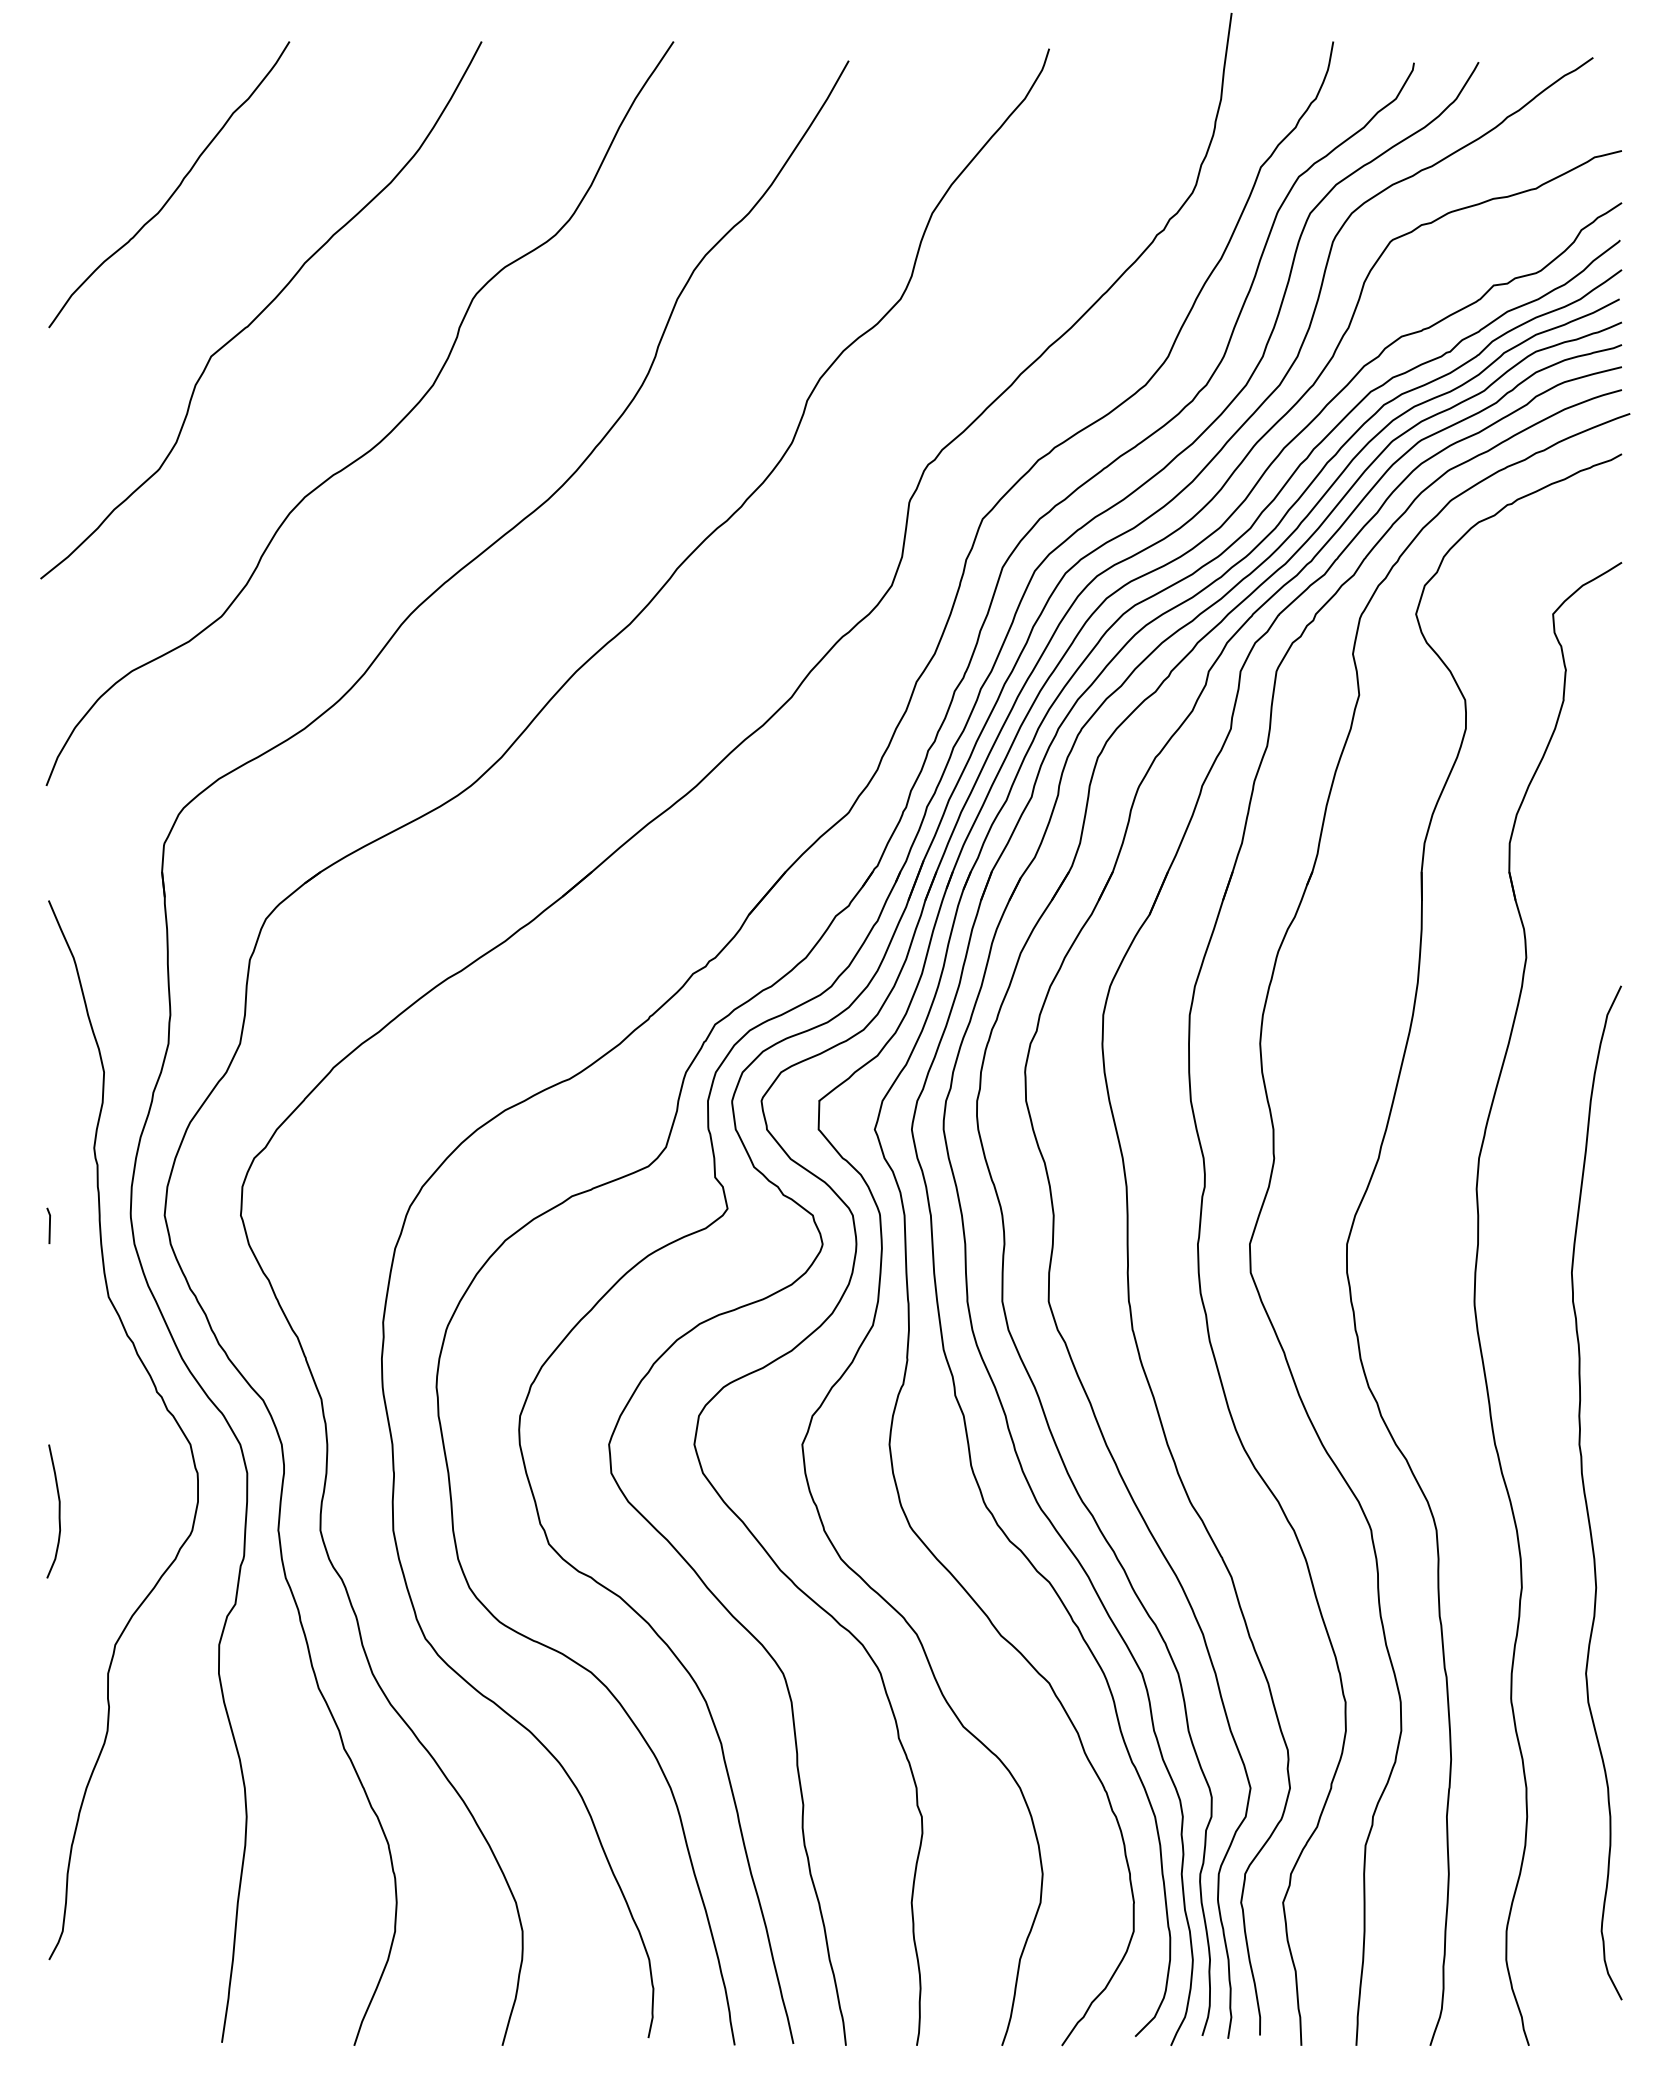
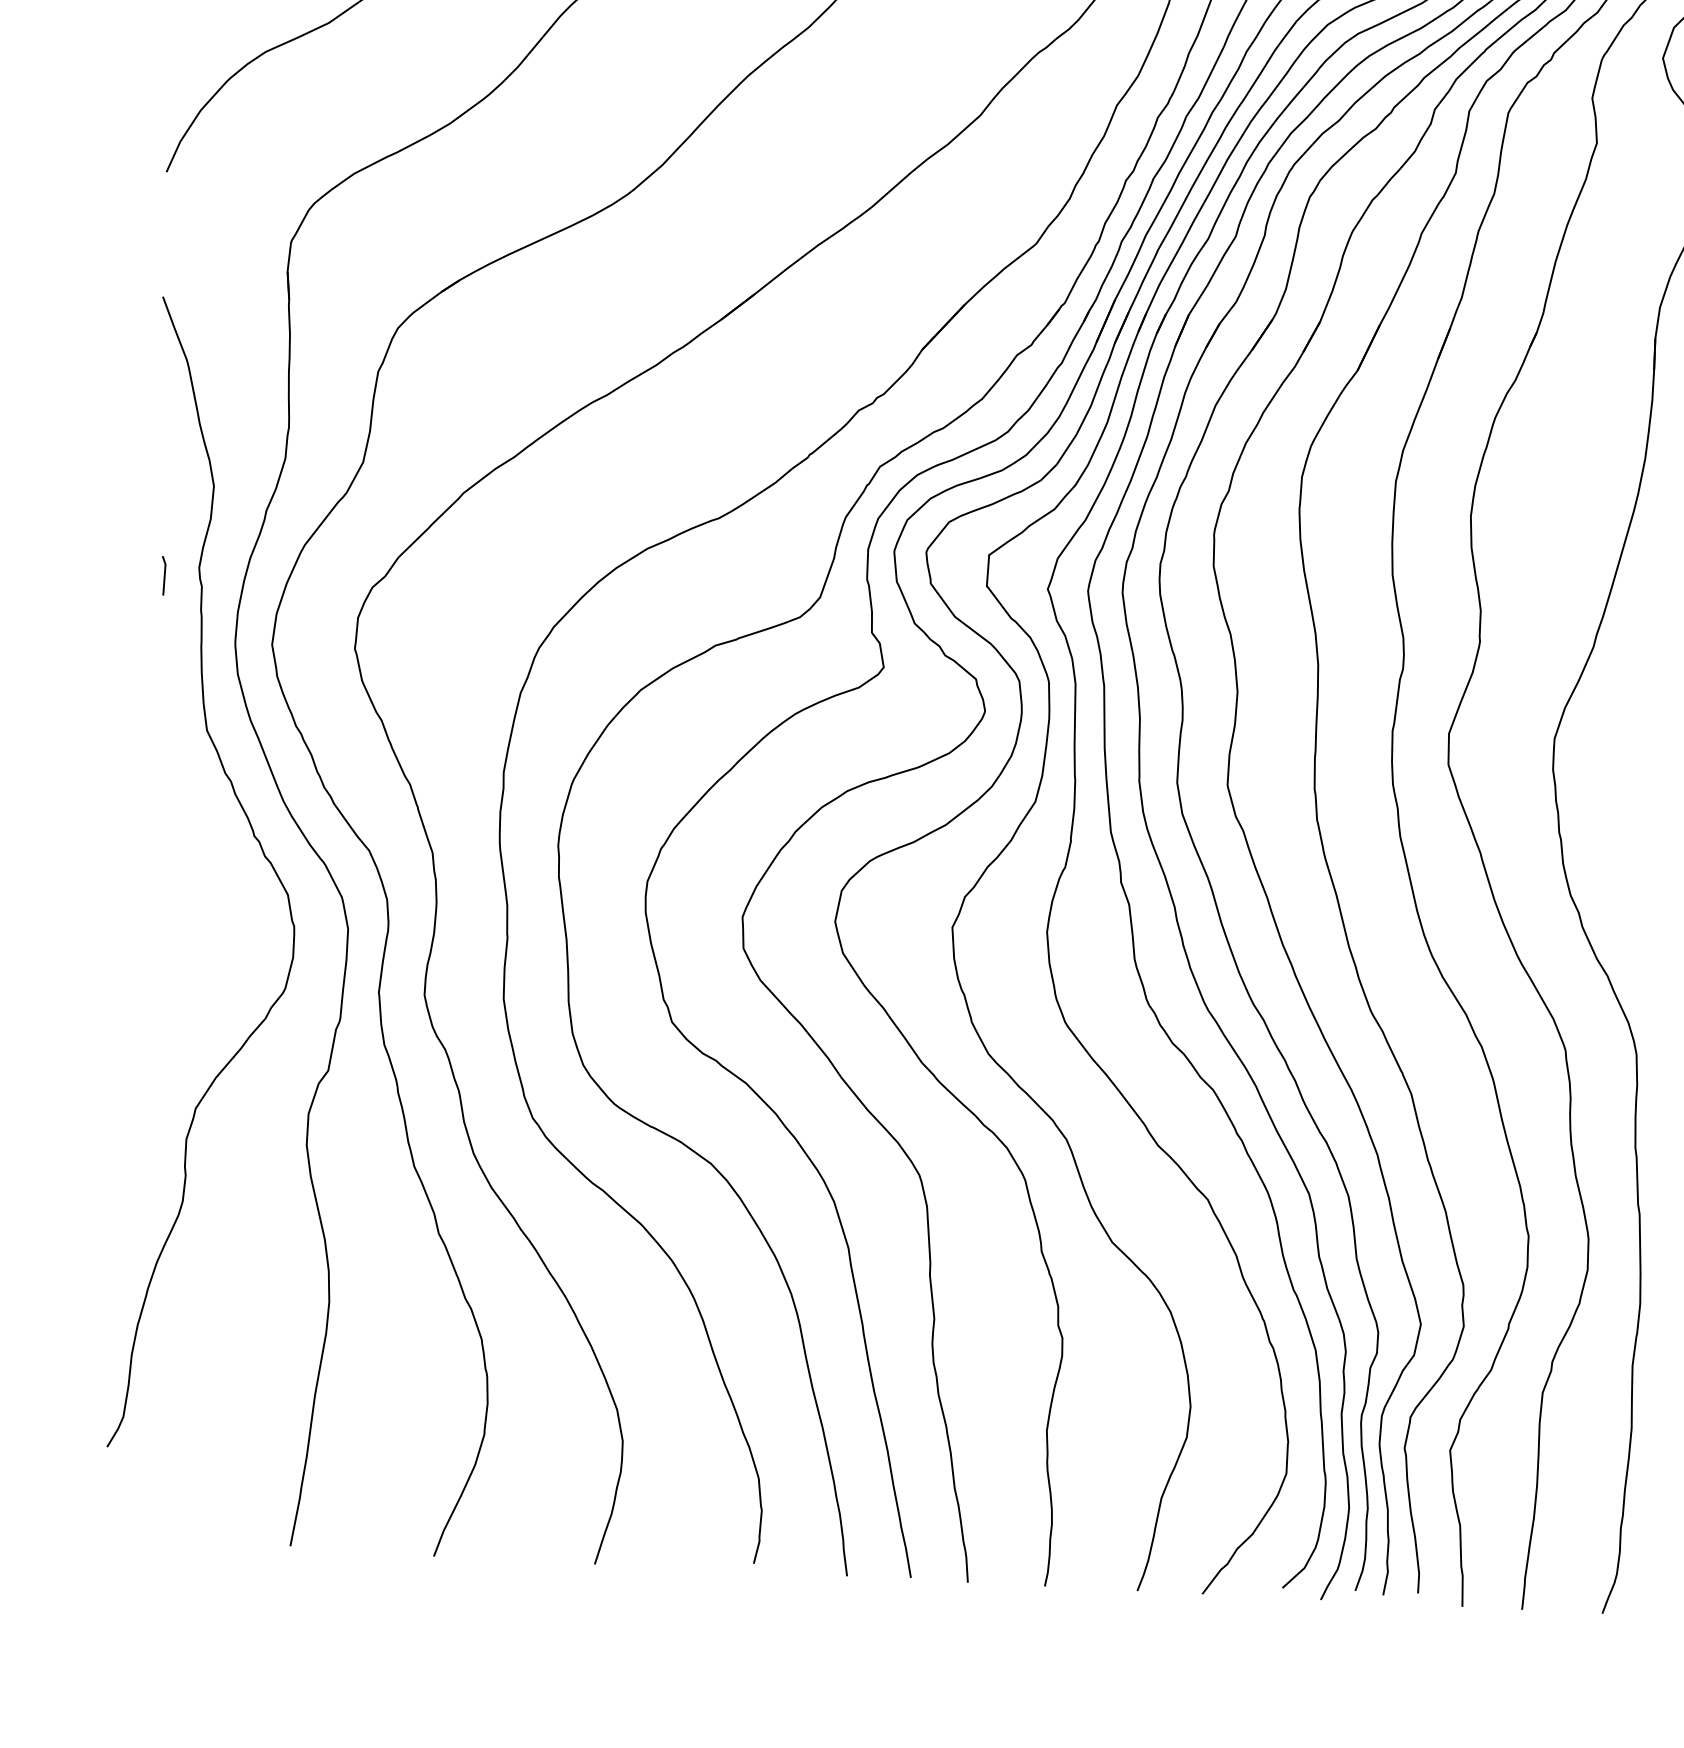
line: (49, 1225) -> (164, 575), moved
curve: (58, 1511) -> (141, 960), removed

